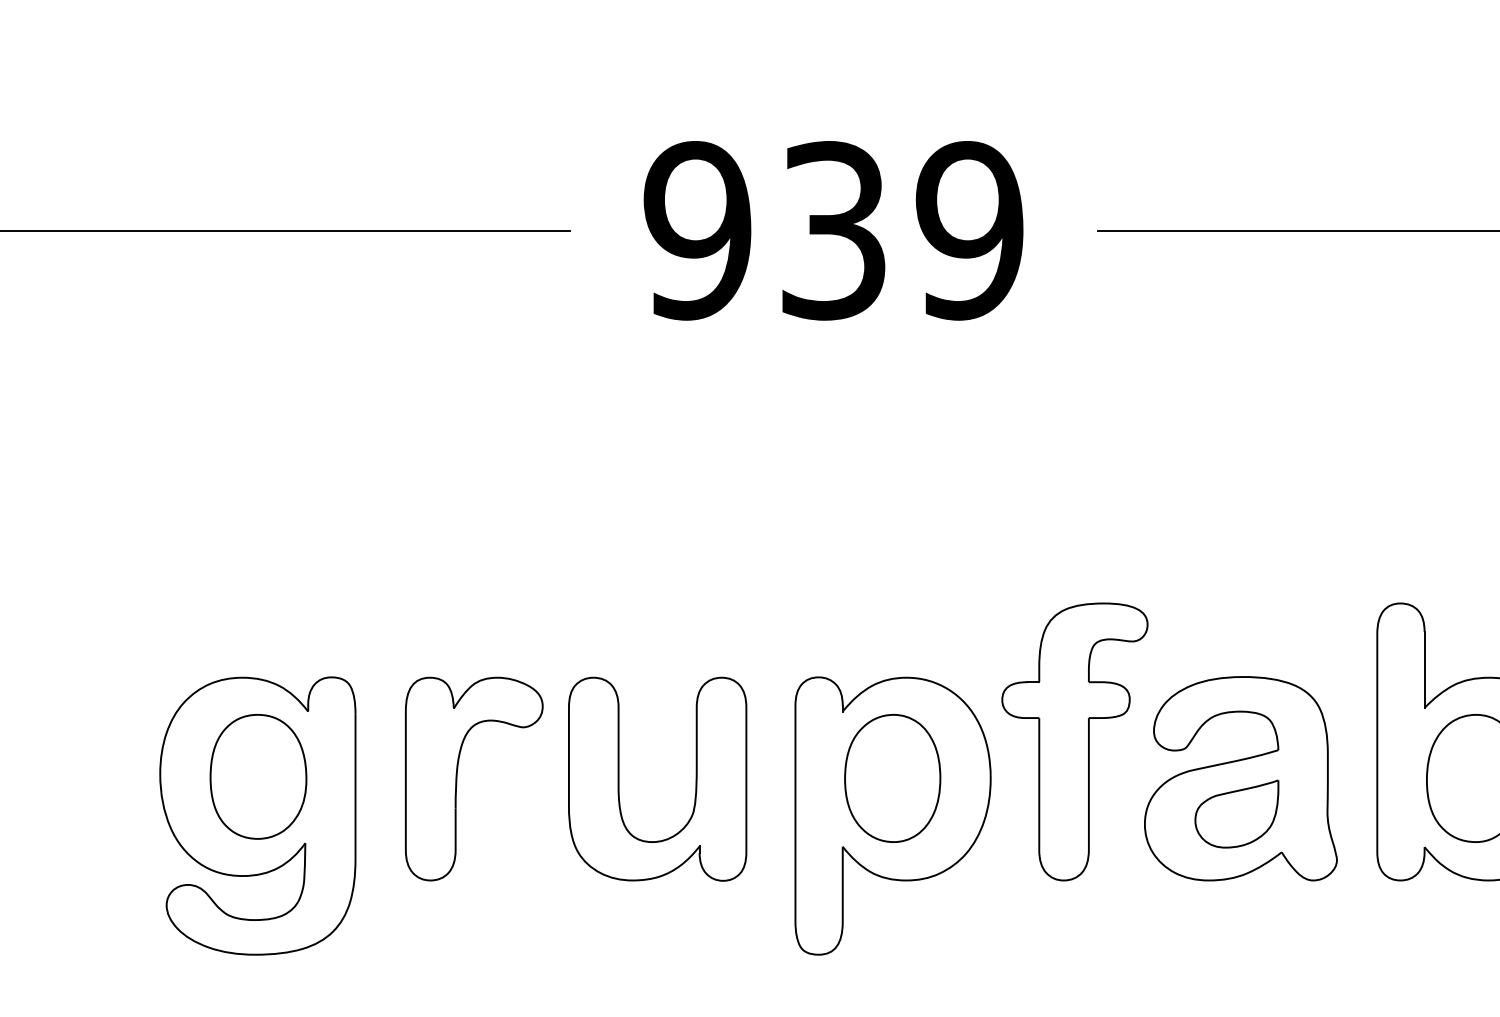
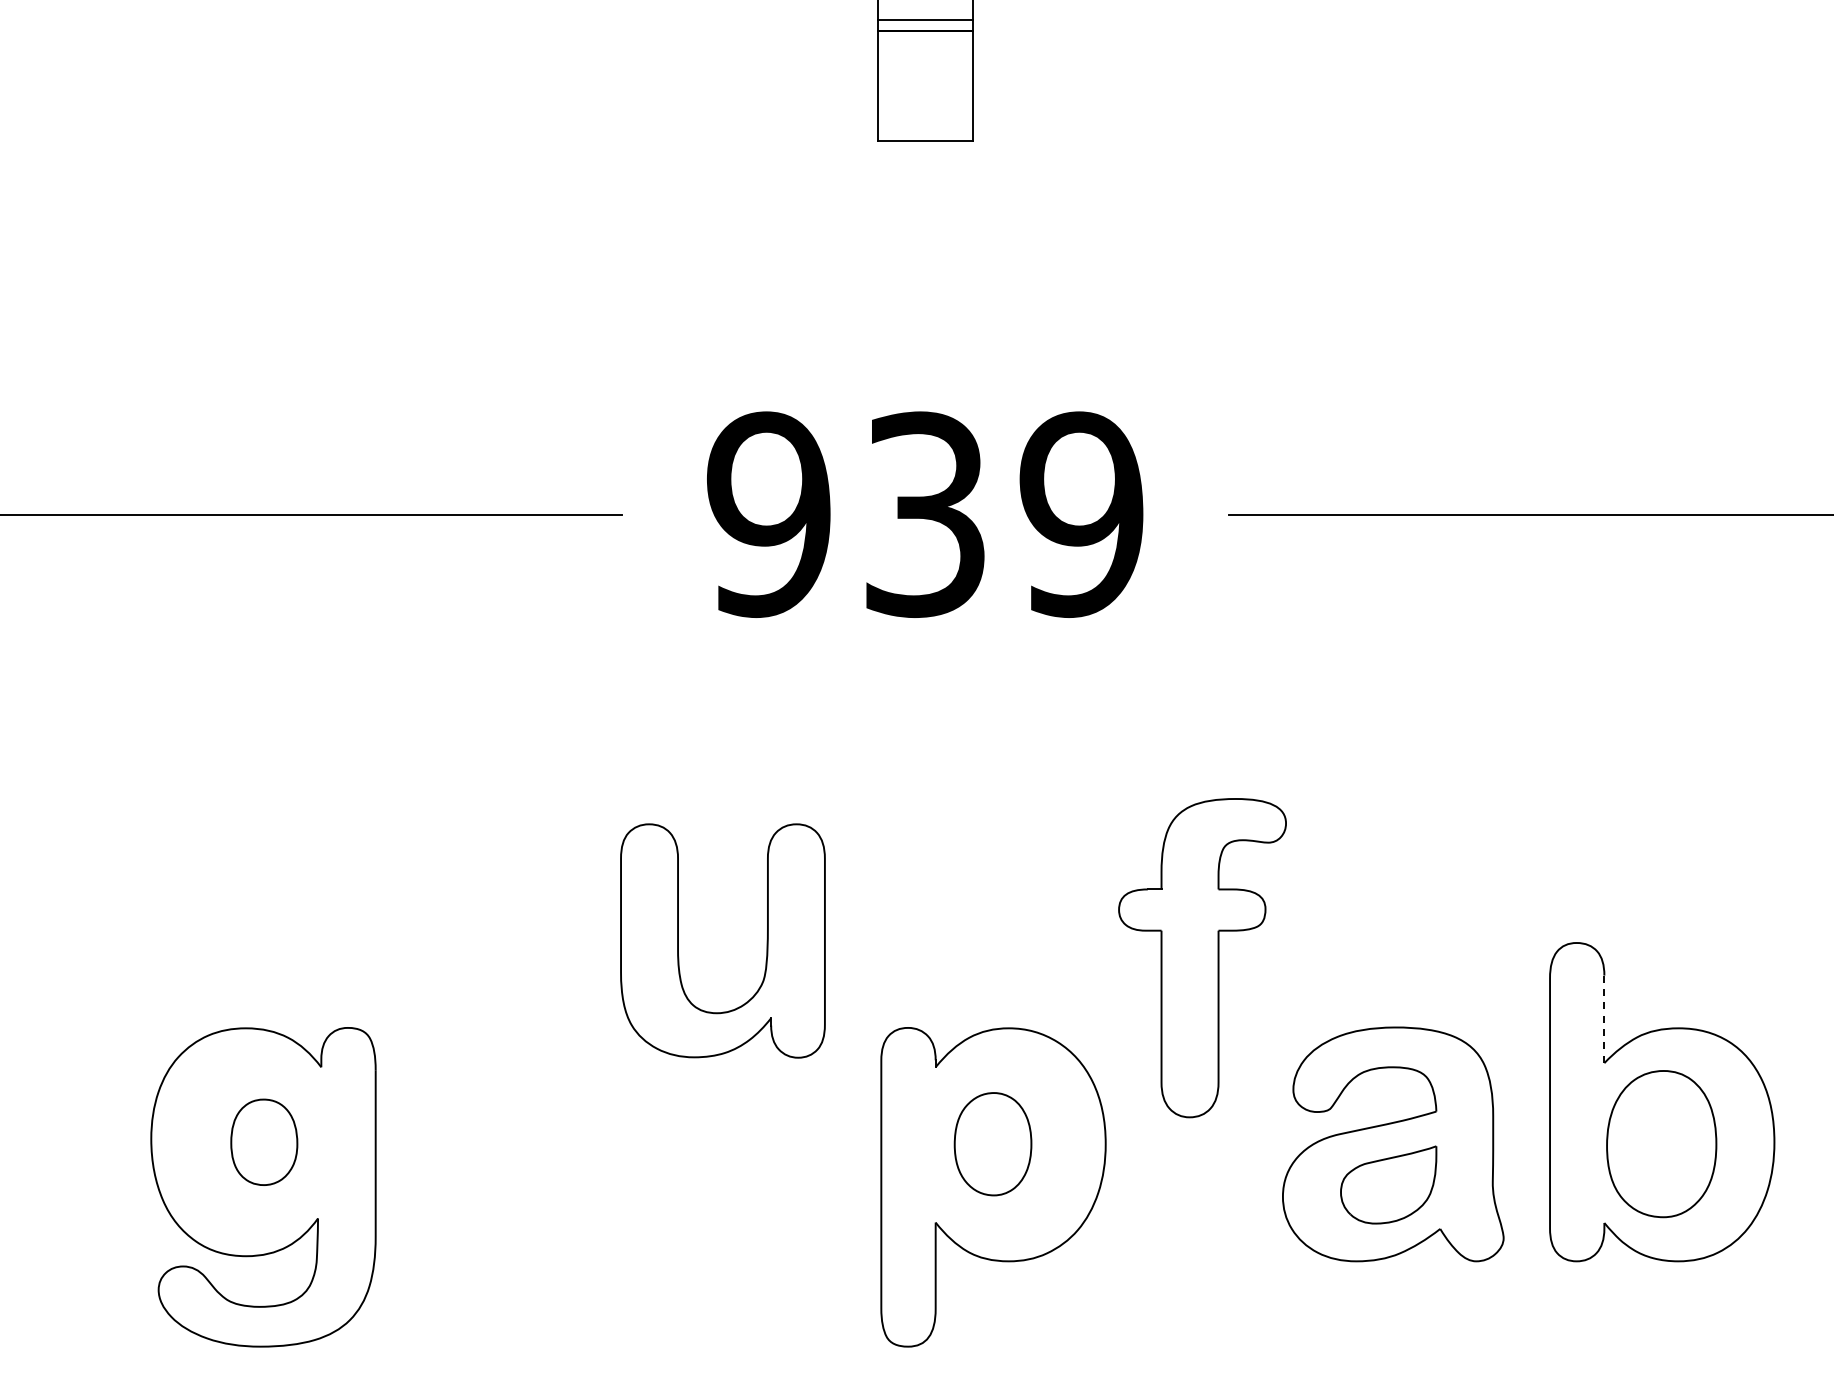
line: (1424, 670) -> (1604, 1019), solid -> dashed
part: (1074, 742) -> (1202, 958), moved
part: (258, 777) -> (264, 1142), size x0.6
part: (457, 778) -> (492, 1144), removed
part: (618, 778) -> (678, 940), moved
part: (892, 778) -> (992, 1144), size x0.7

